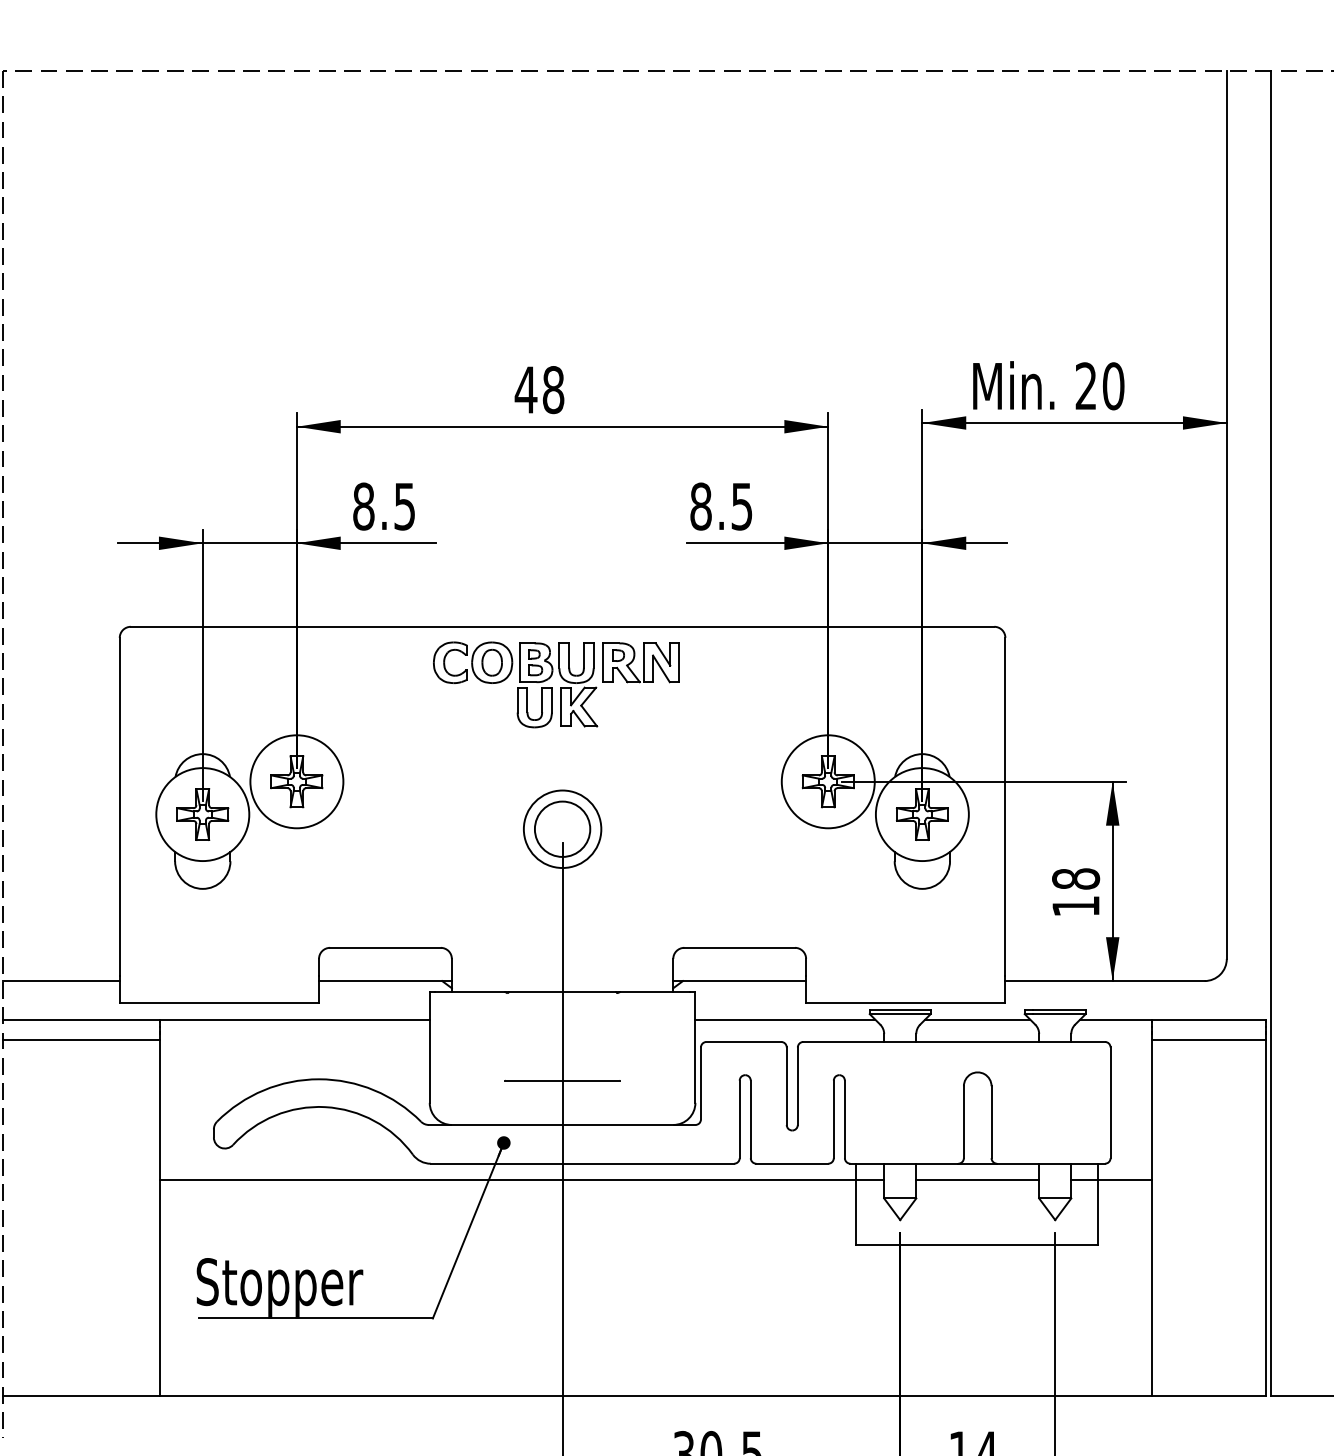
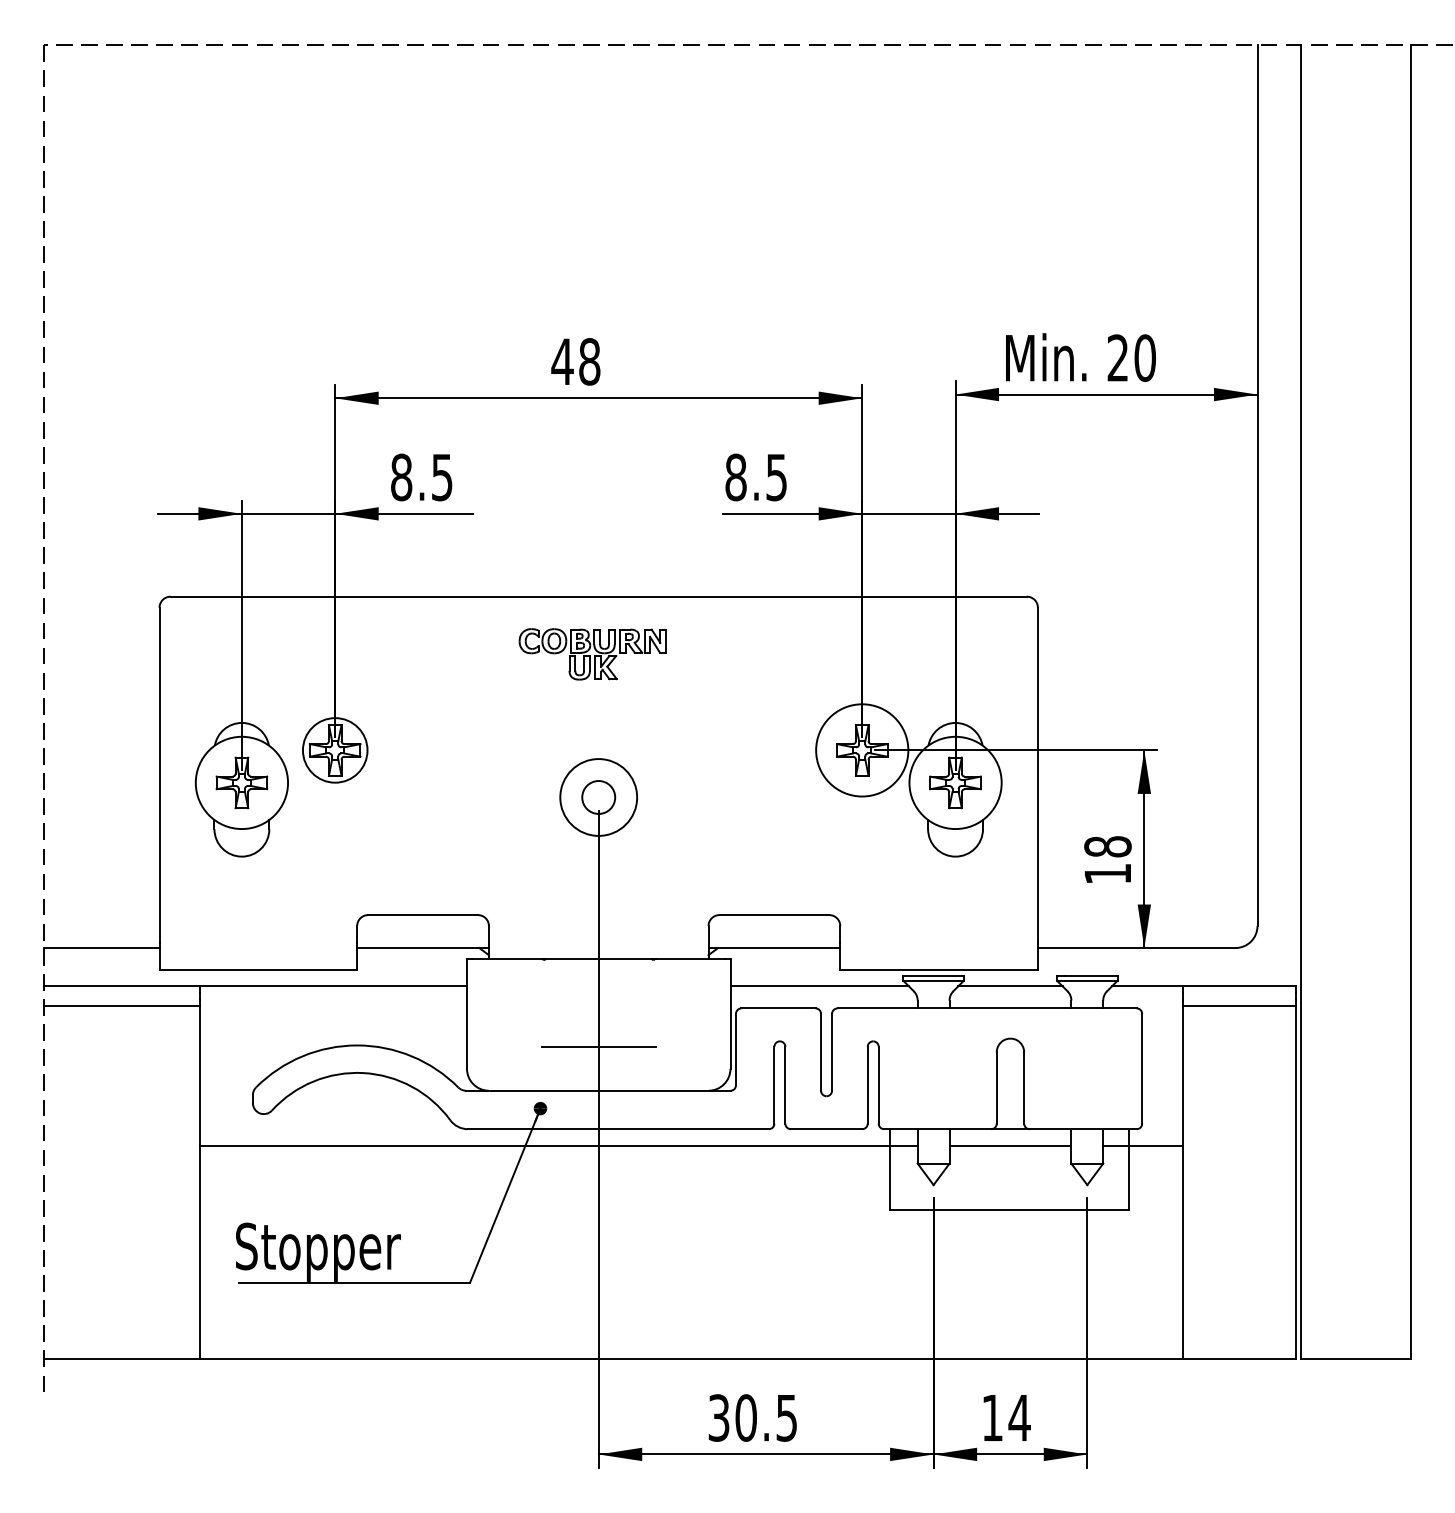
part: (556, 685) -> (592, 654), size x0.6
circle: (297, 781) -> (335, 750), size x0.7
circle: (562, 829) -> (598, 797), size x0.6

